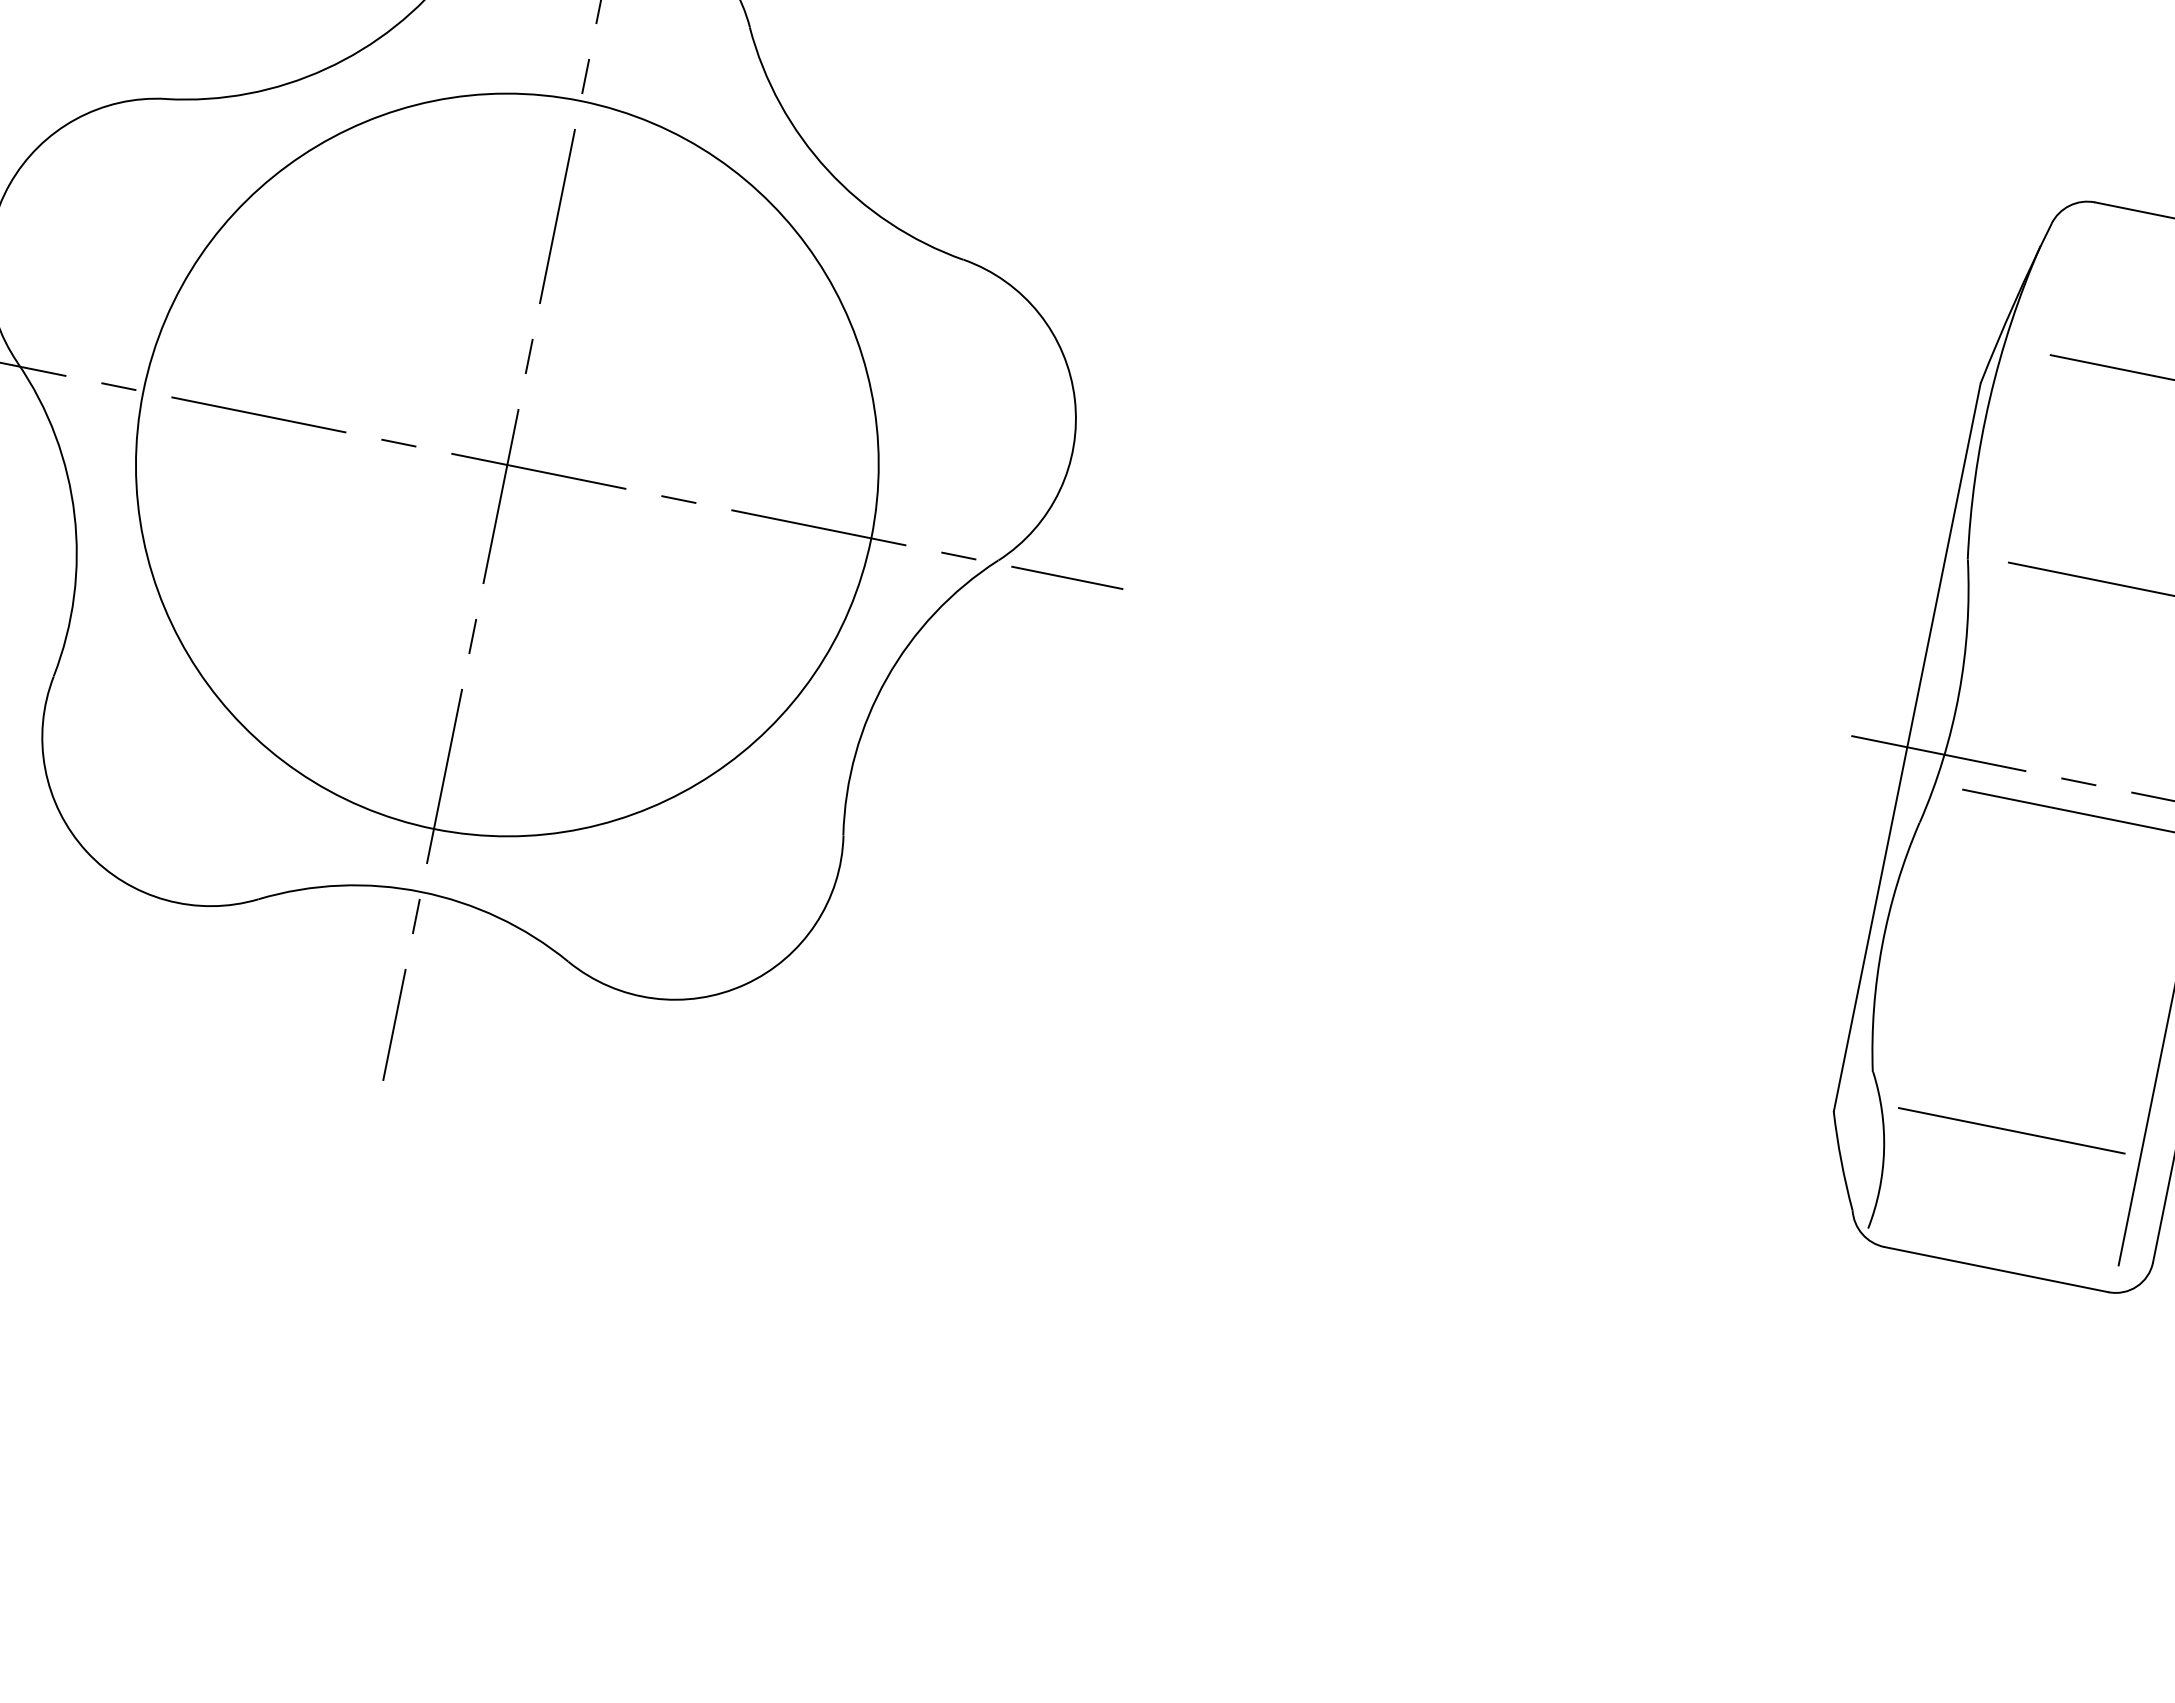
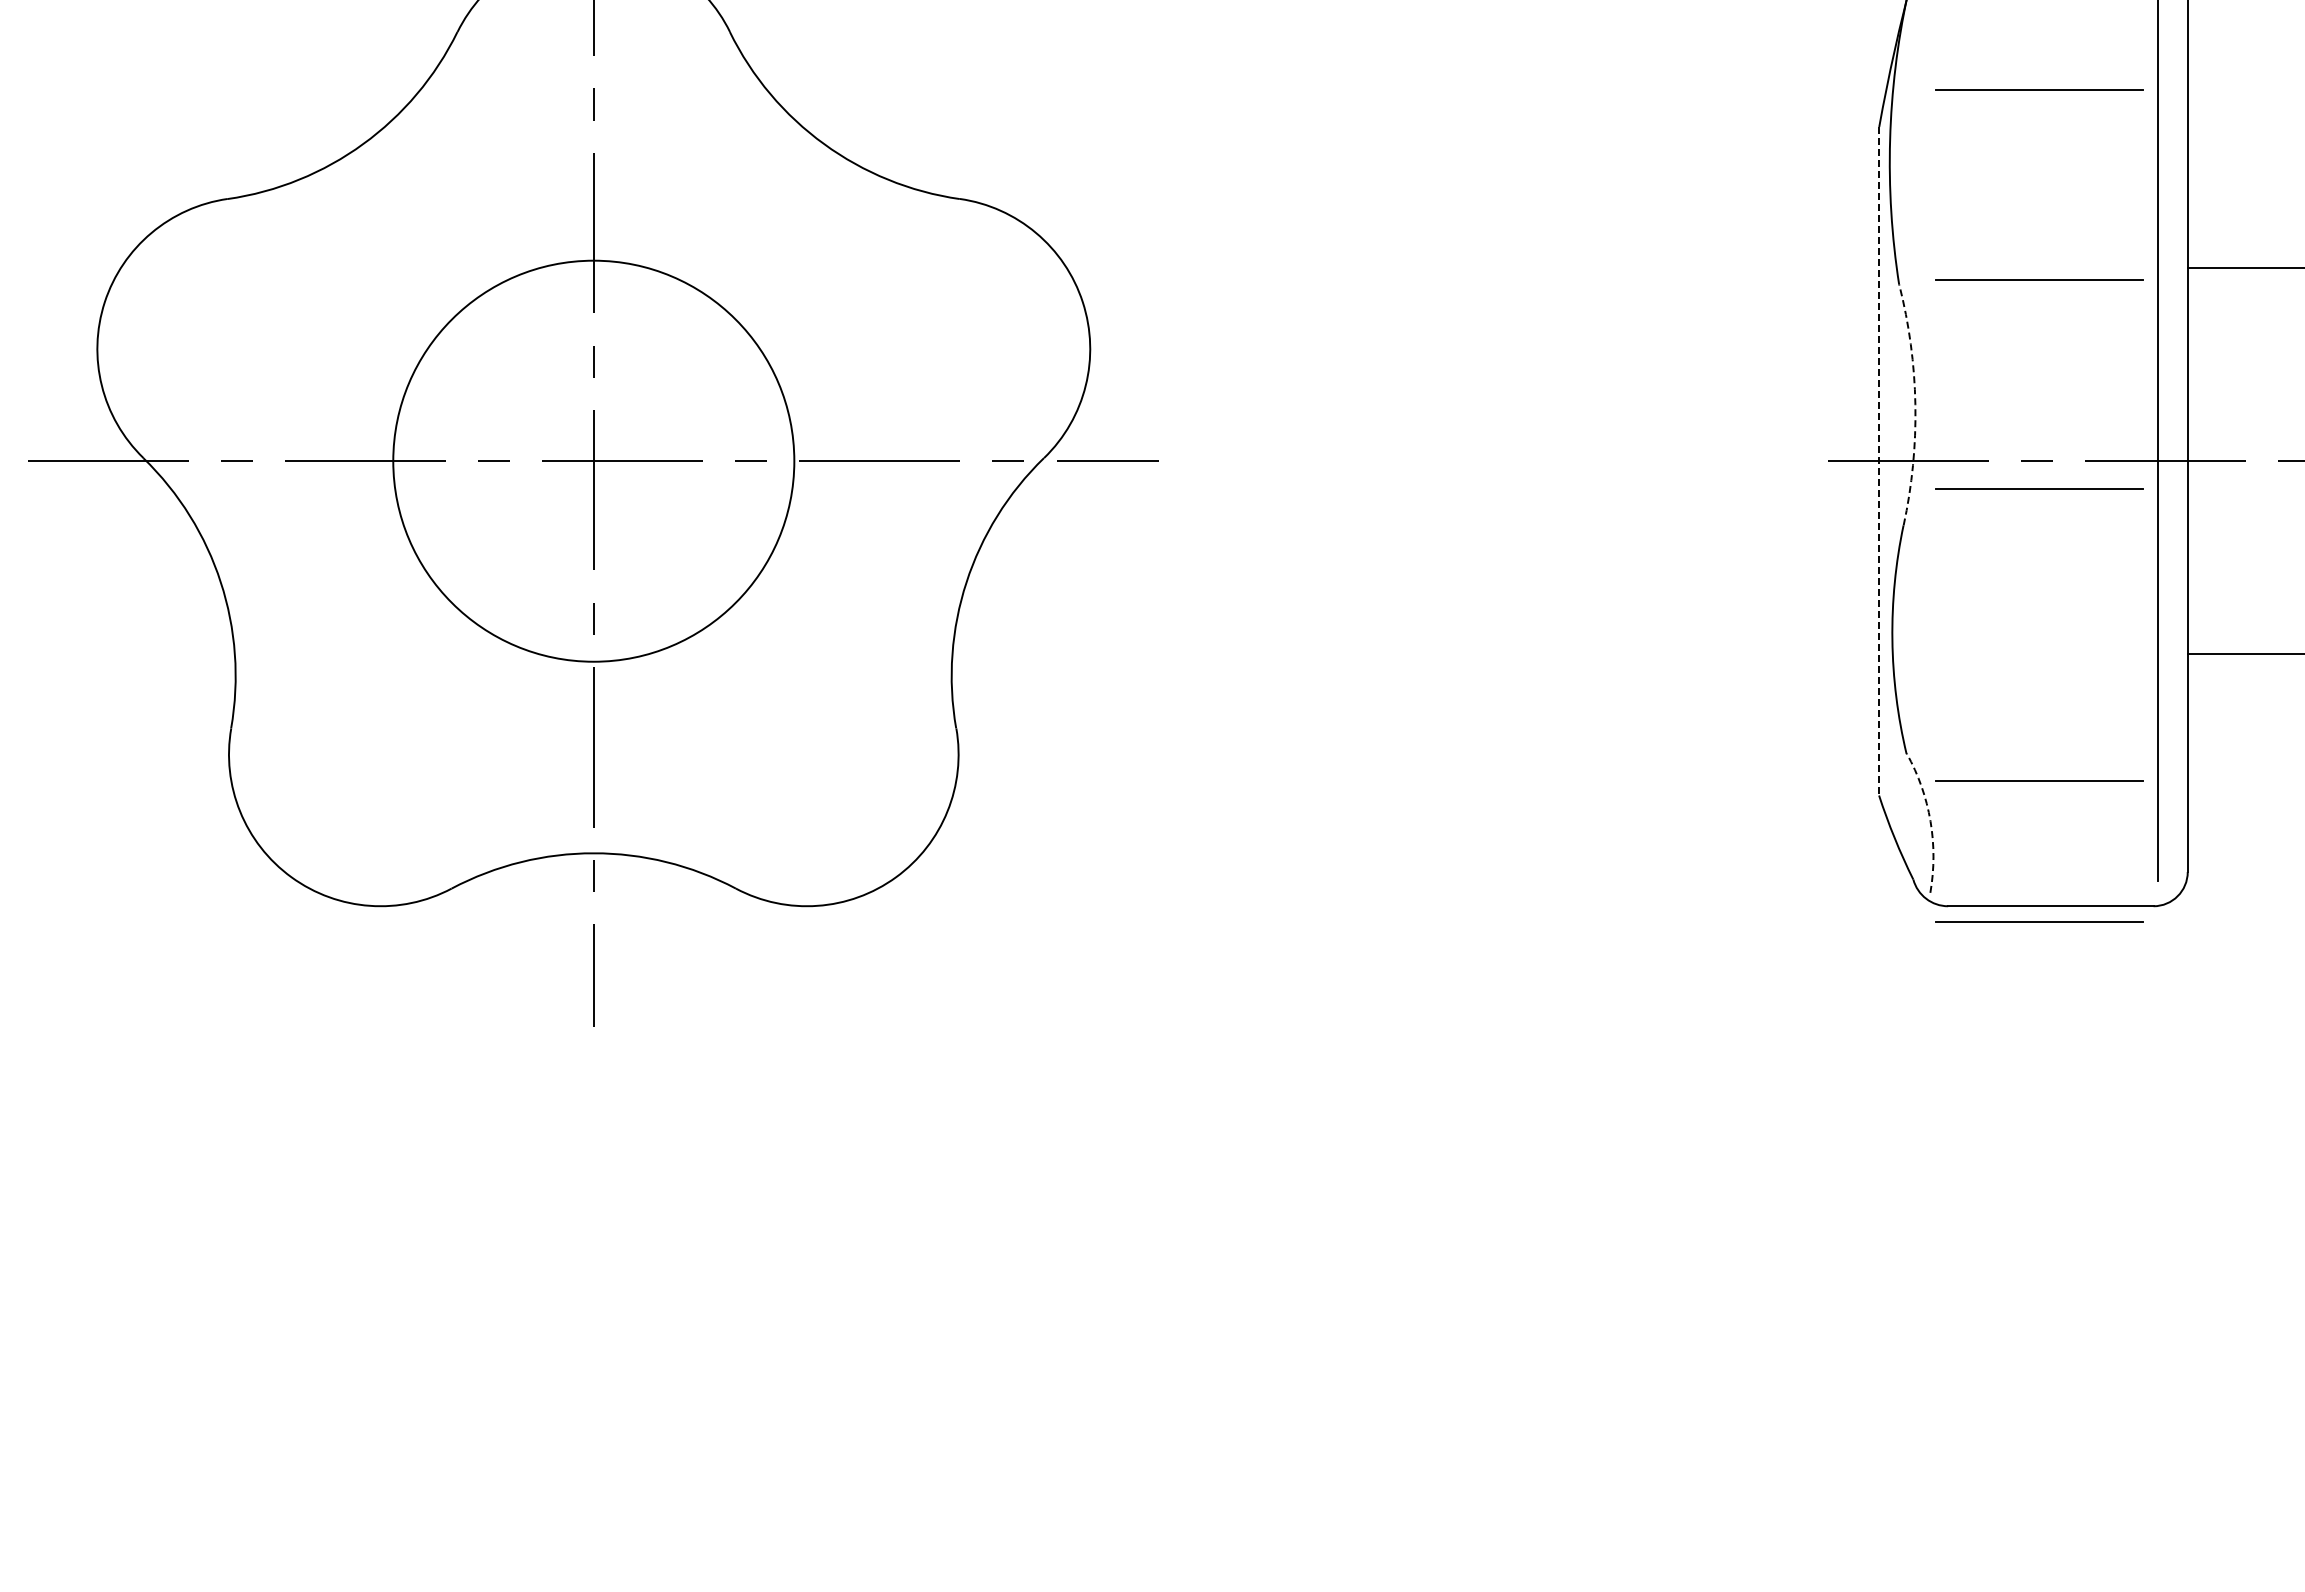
circle: (506, 465) -> (593, 461), size x0.6
arc: (1959, 693) -> (1915, 404), solid -> dashed
line: (1907, 747) -> (1879, 461), solid -> dashed
arc: (1884, 1150) -> (1930, 821), solid -> dashed
line: (1980, 1283) -> (2039, 921), added

